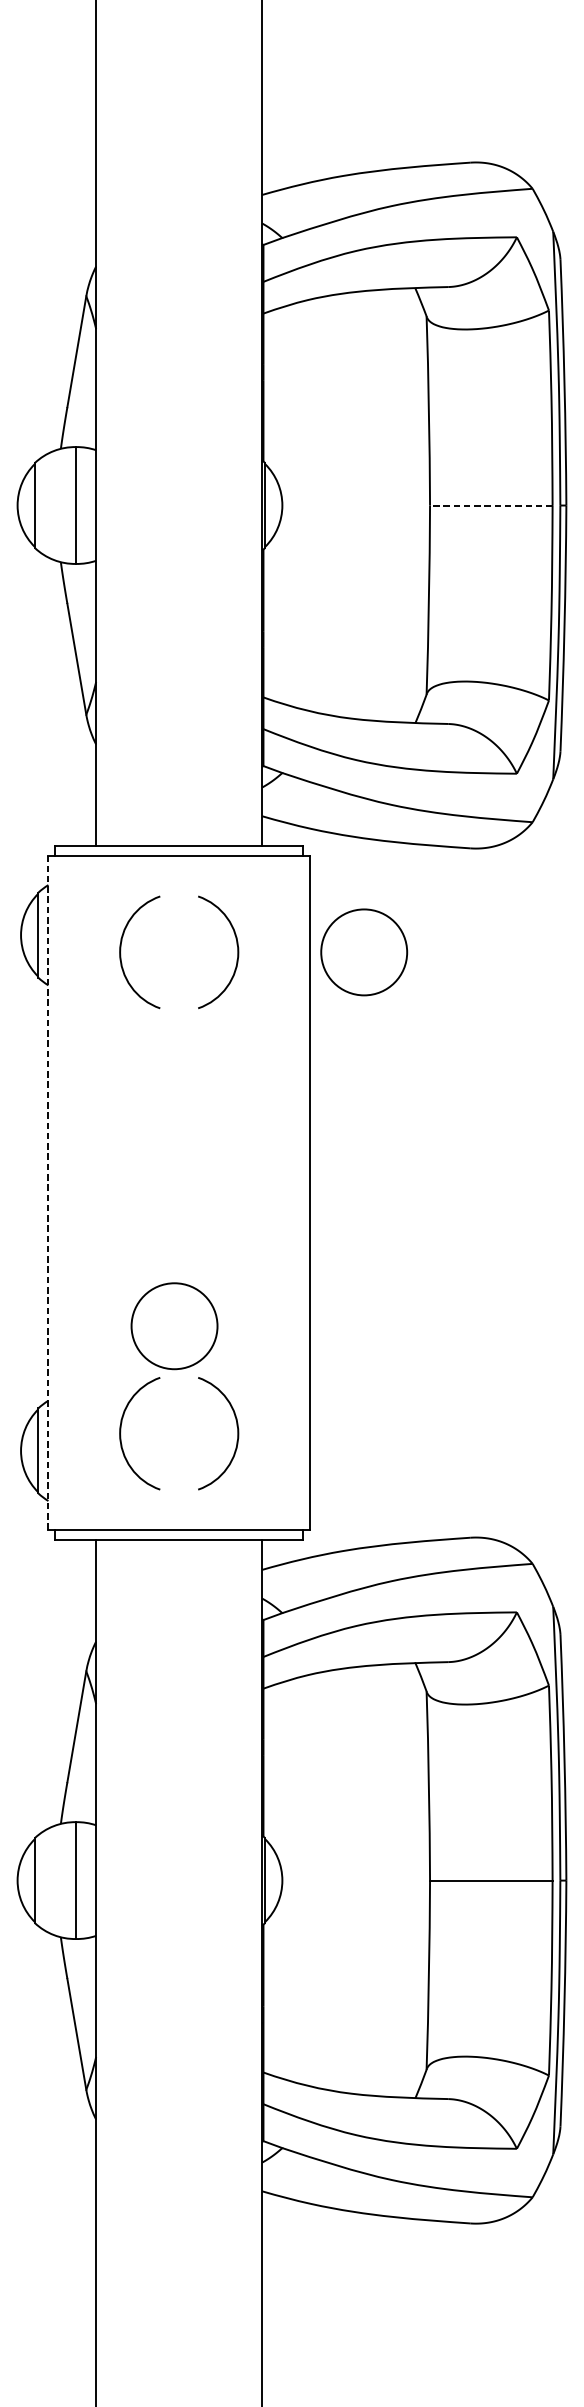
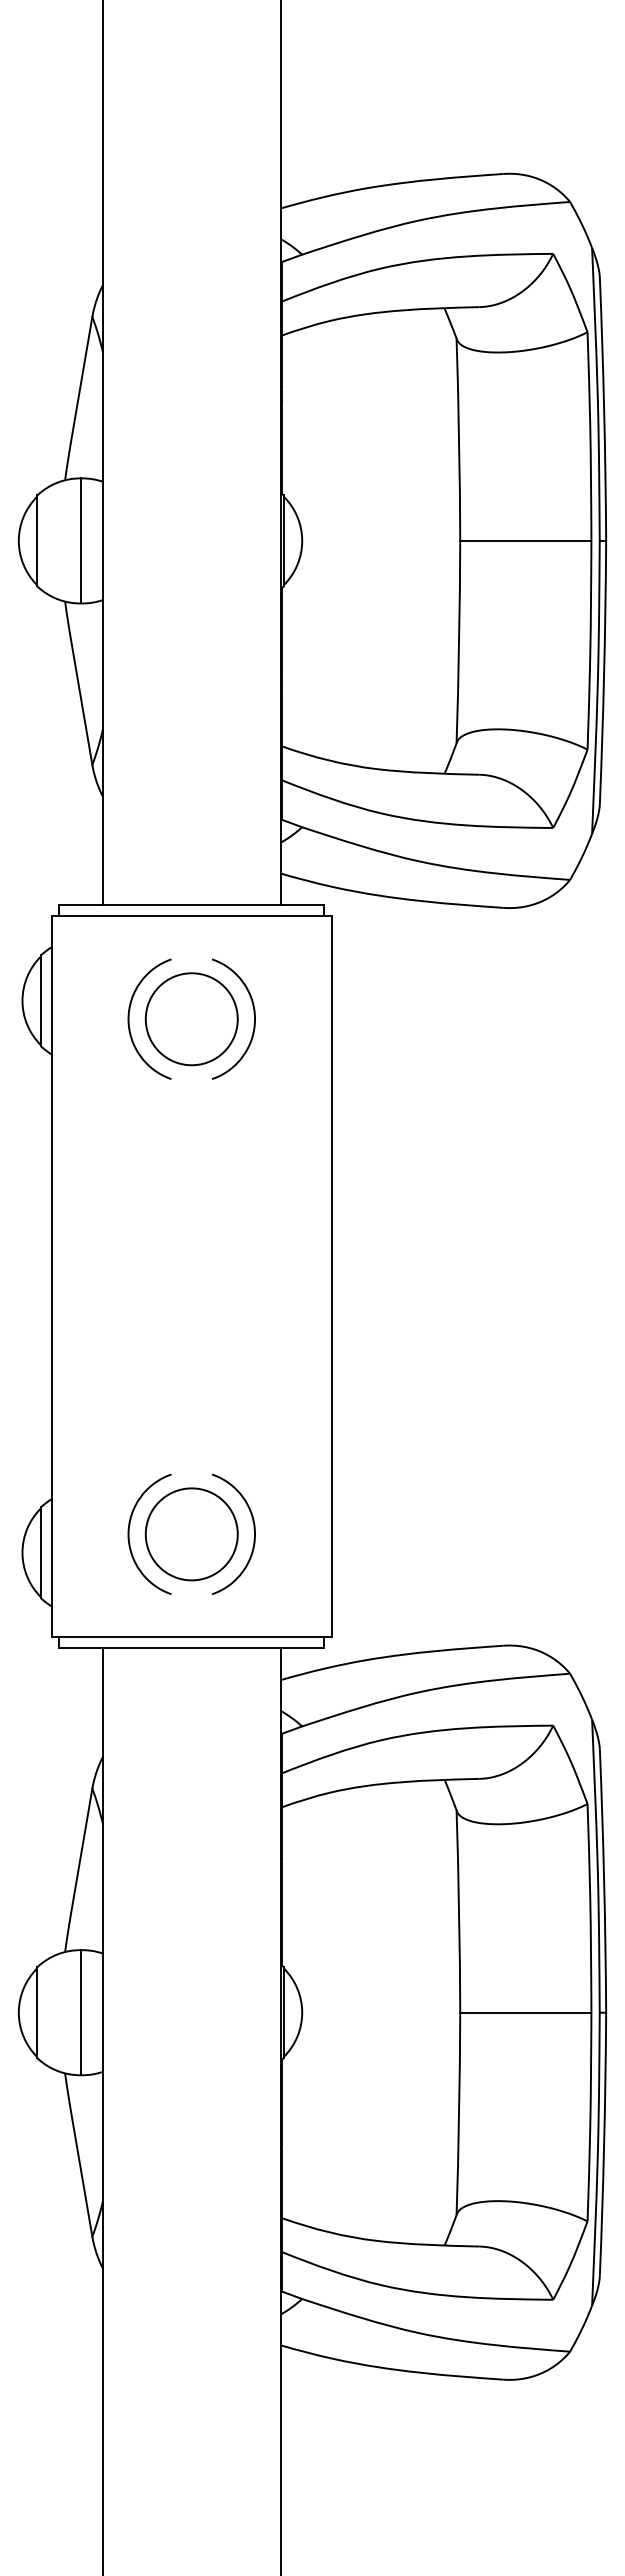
line: (491, 505) -> (525, 540), dashed -> solid
circle: (363, 952) -> (191, 1019), moved
line: (48, 1192) -> (51, 1276), dashed -> solid
circle: (174, 1326) -> (191, 1534), moved

